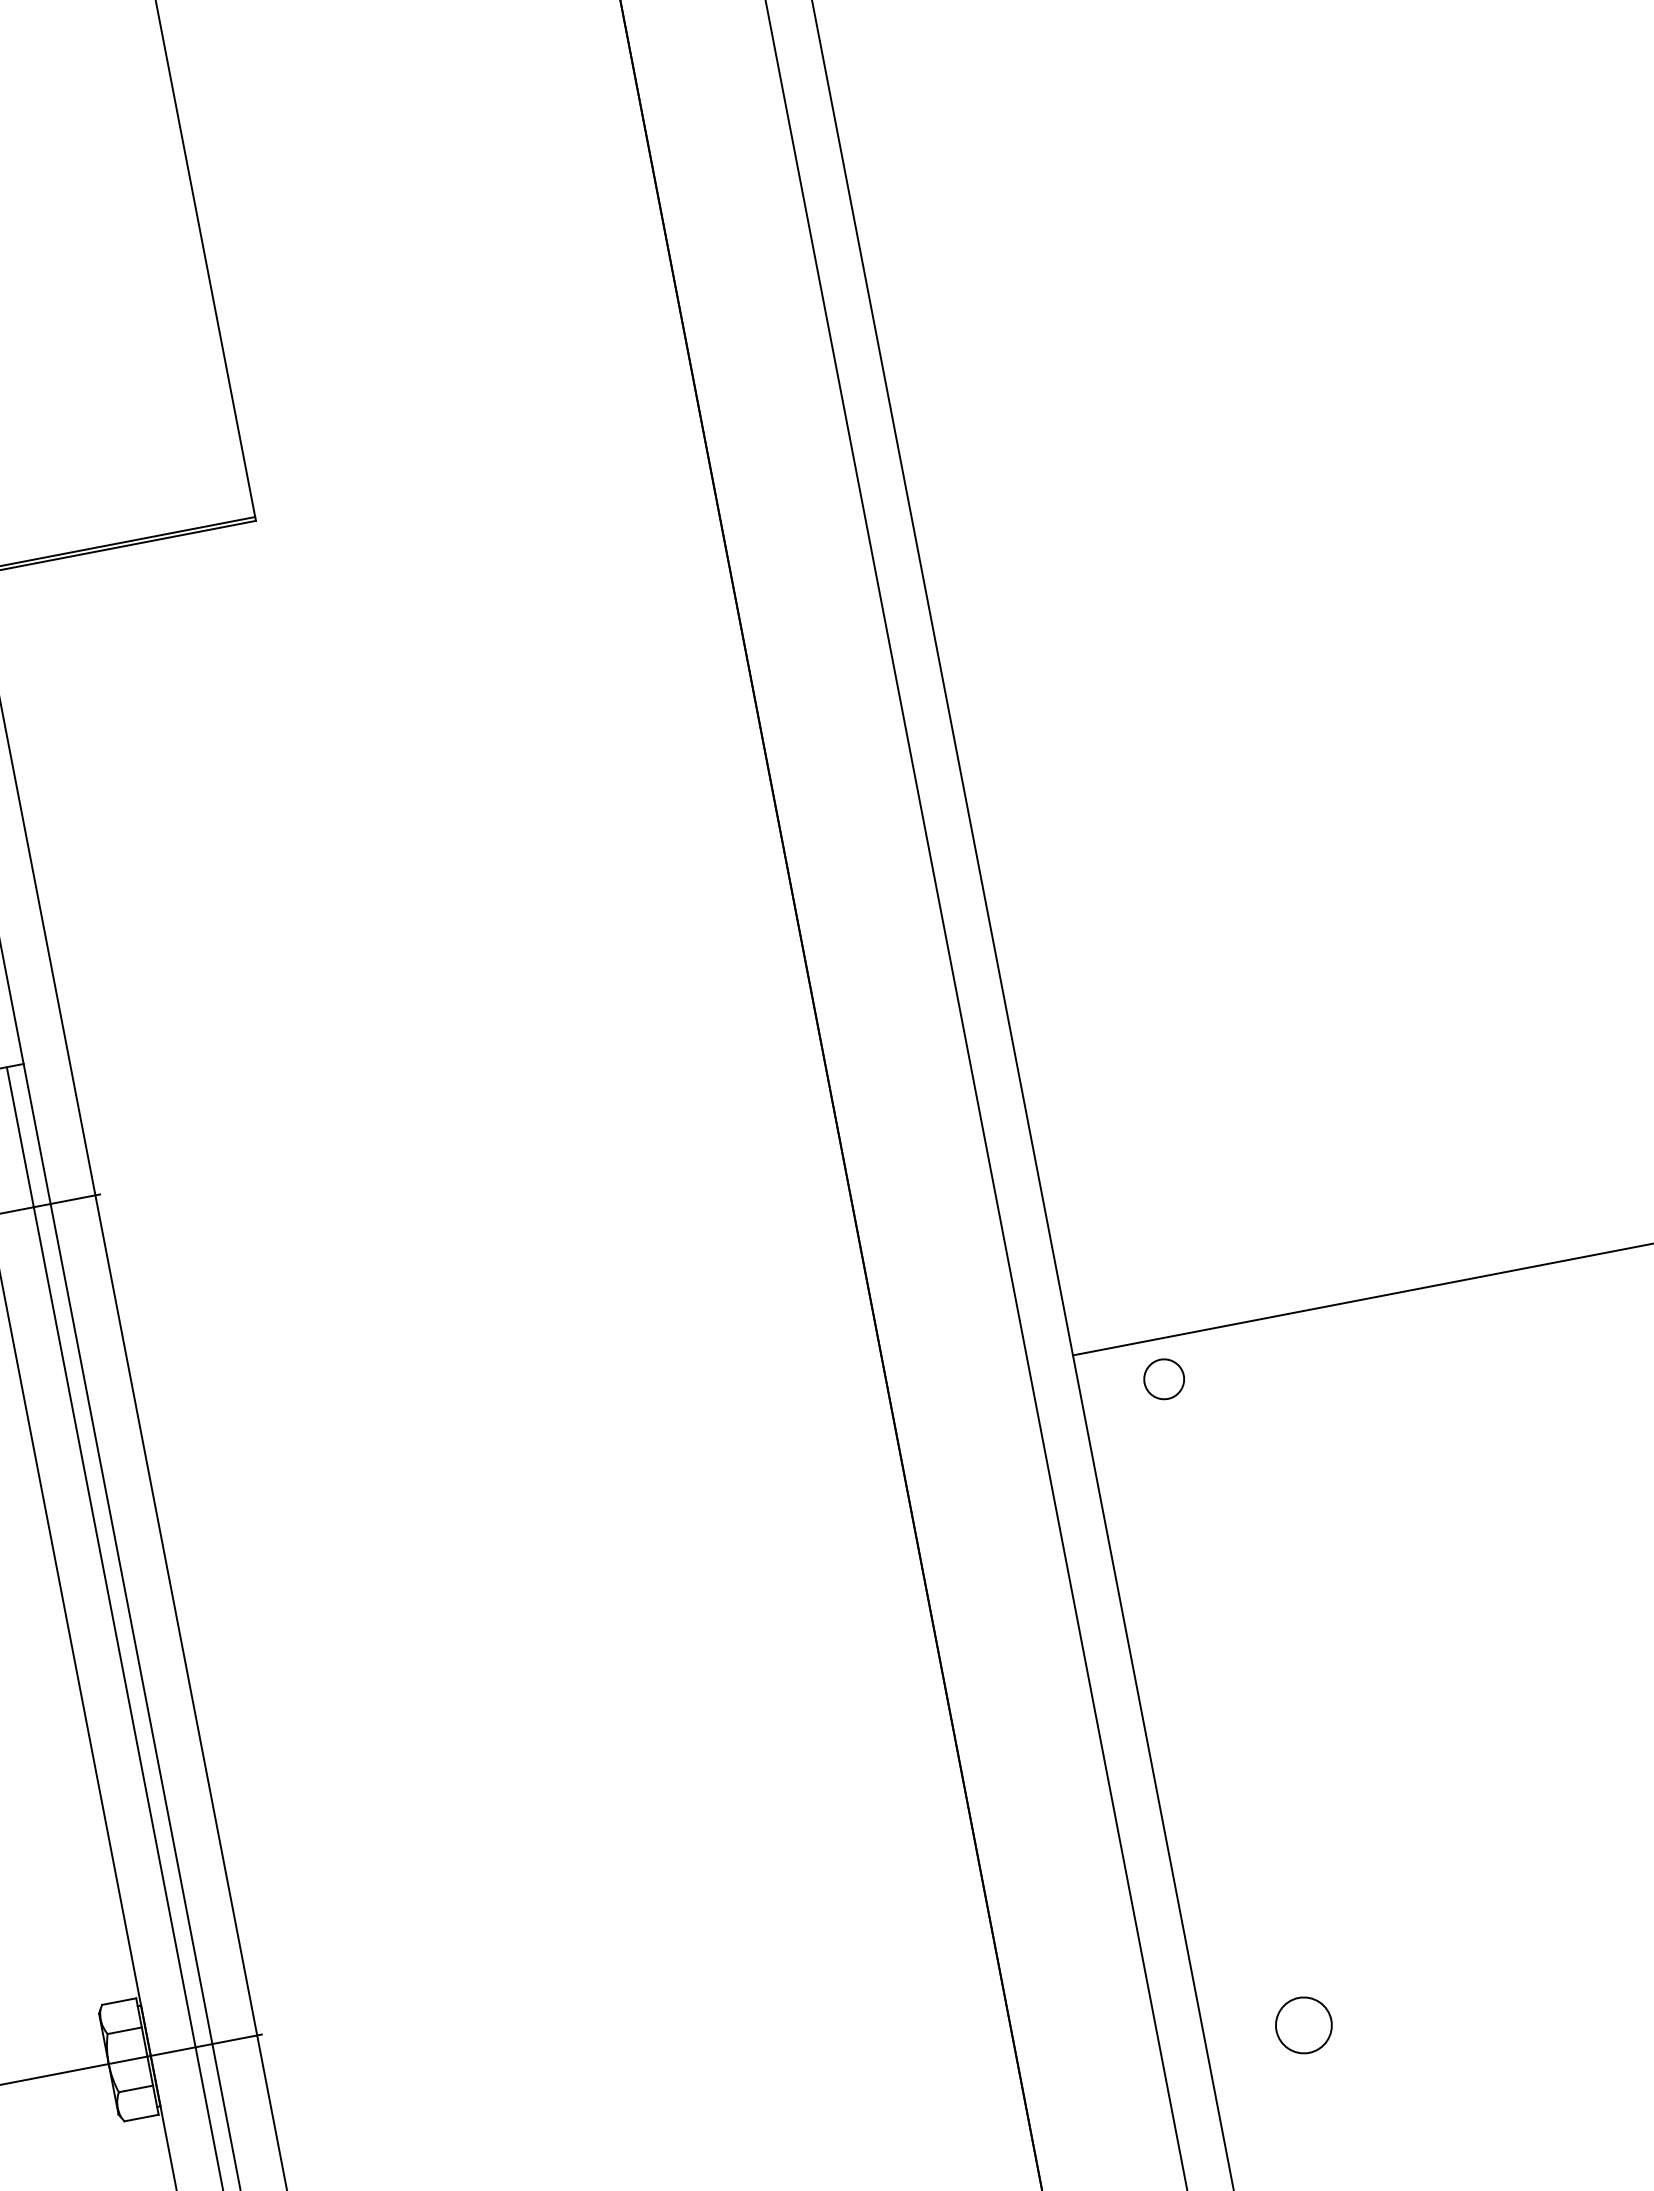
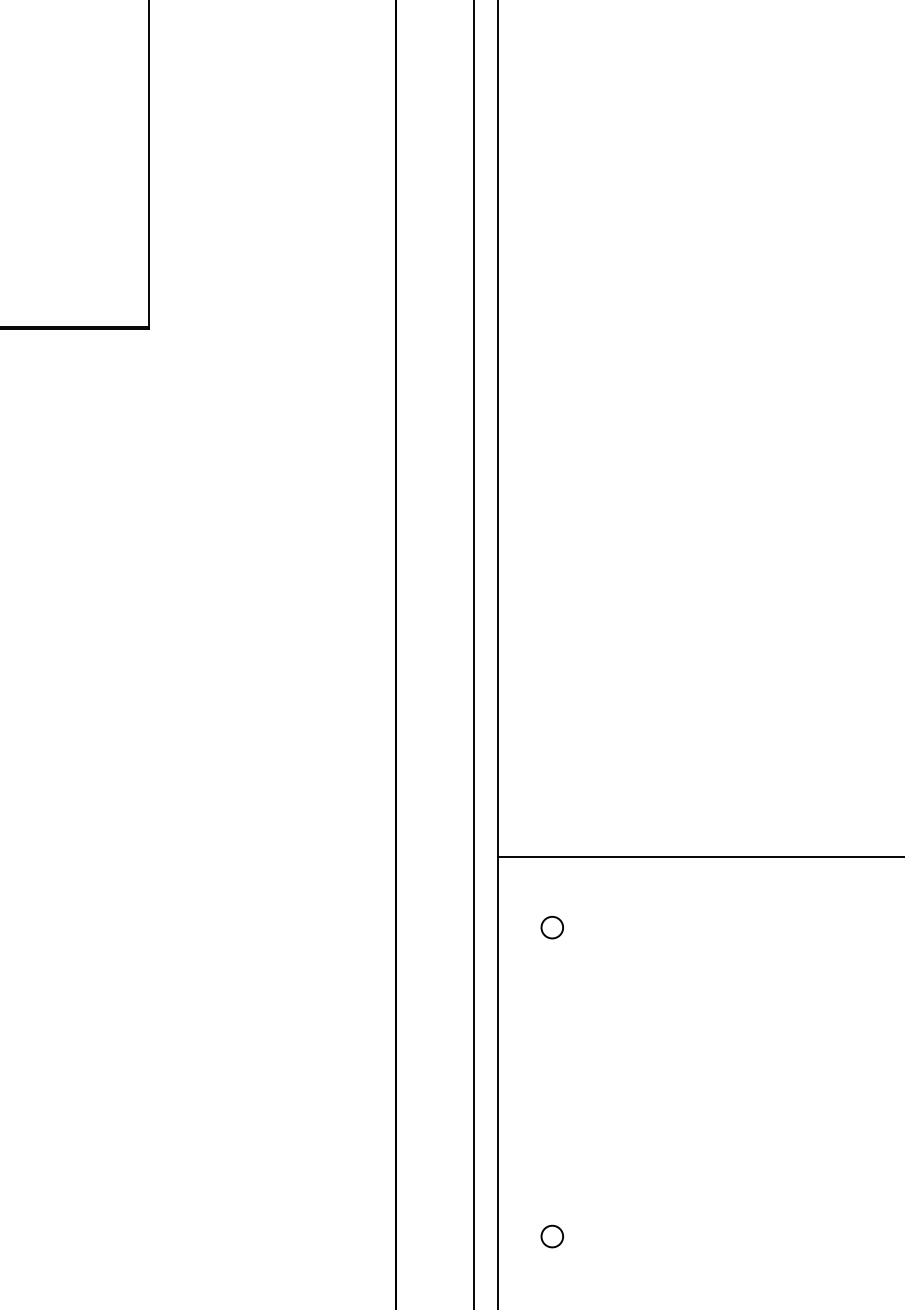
circle: (1162, 1379) -> (551, 927), moved
circle: (1302, 2025) -> (551, 1236), size x0.71

